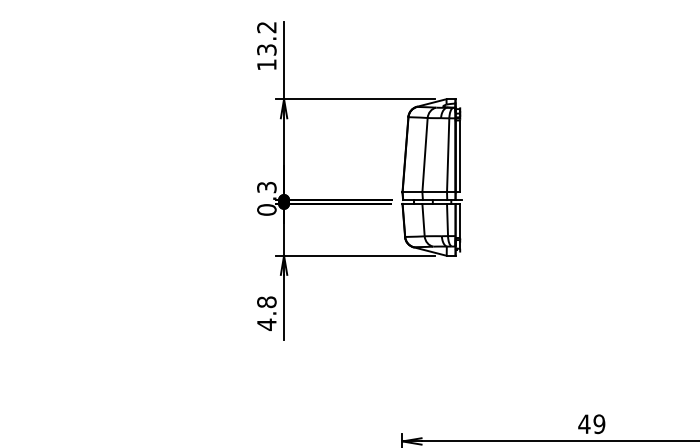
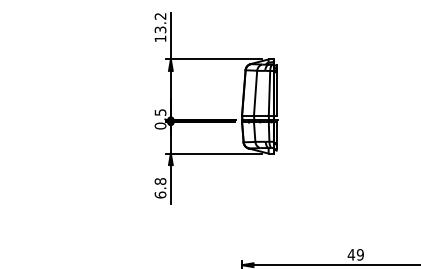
text: (265, 187) -> (159, 112), 0.3 -> 0.5
text: (266, 323) -> (160, 194), 4.8 -> 6.8

